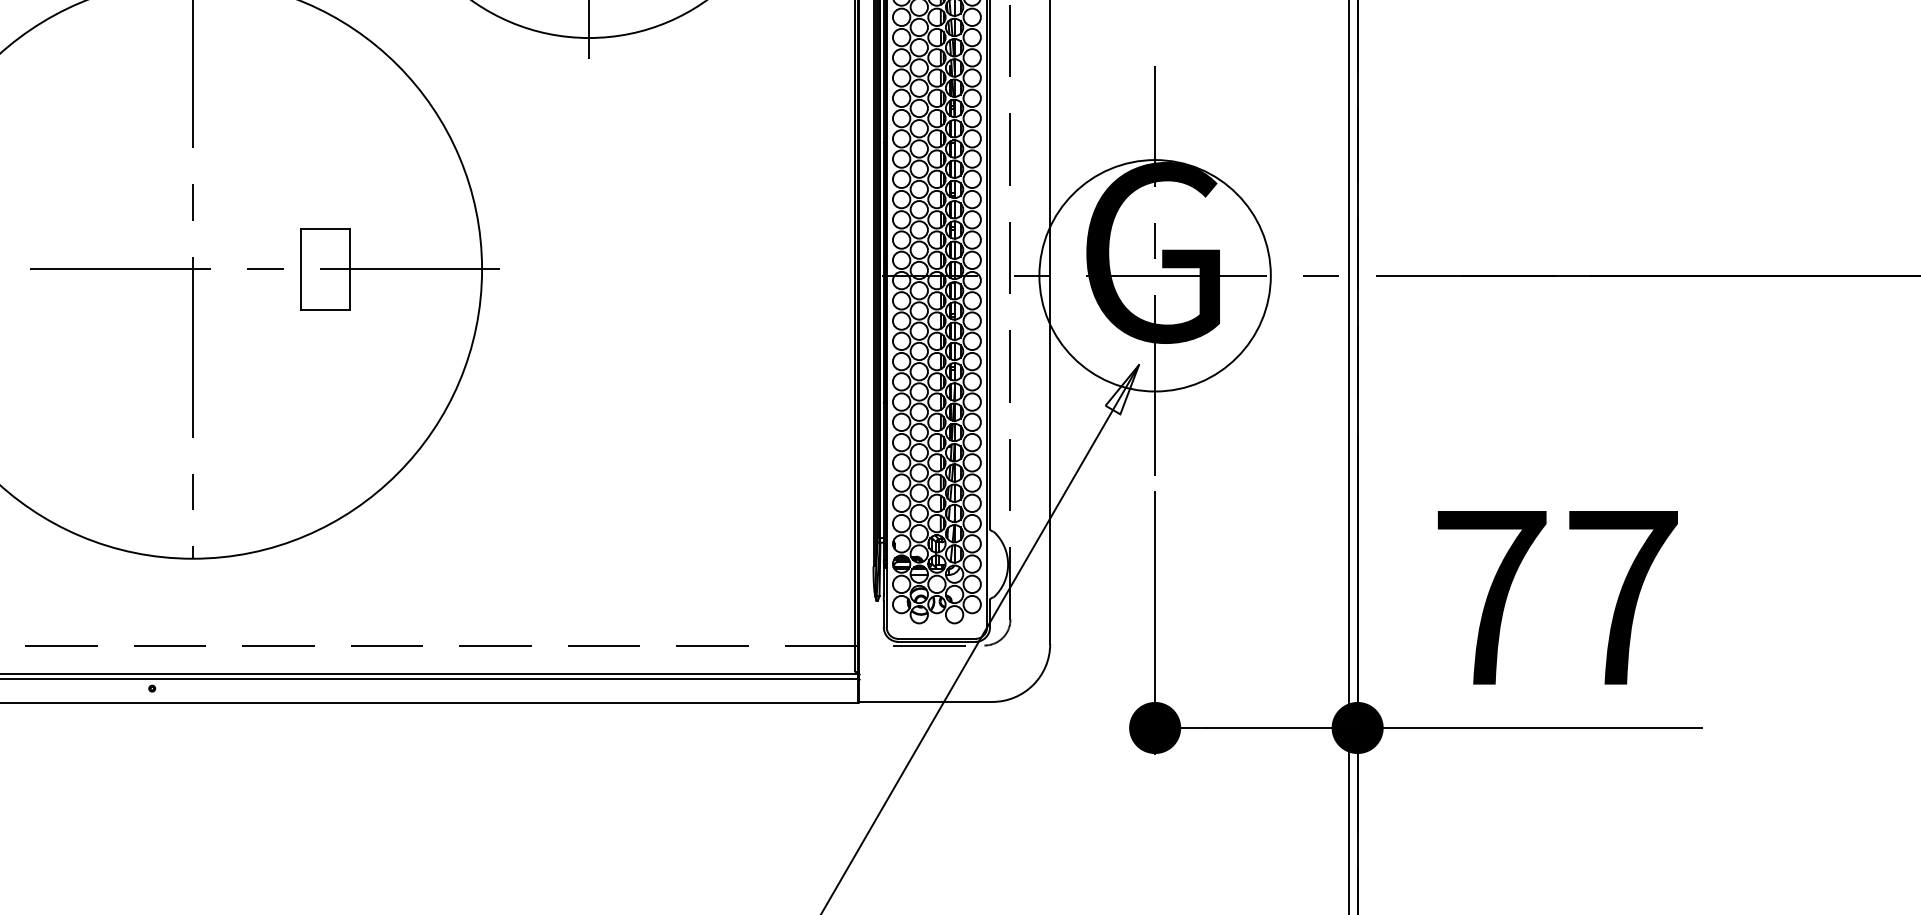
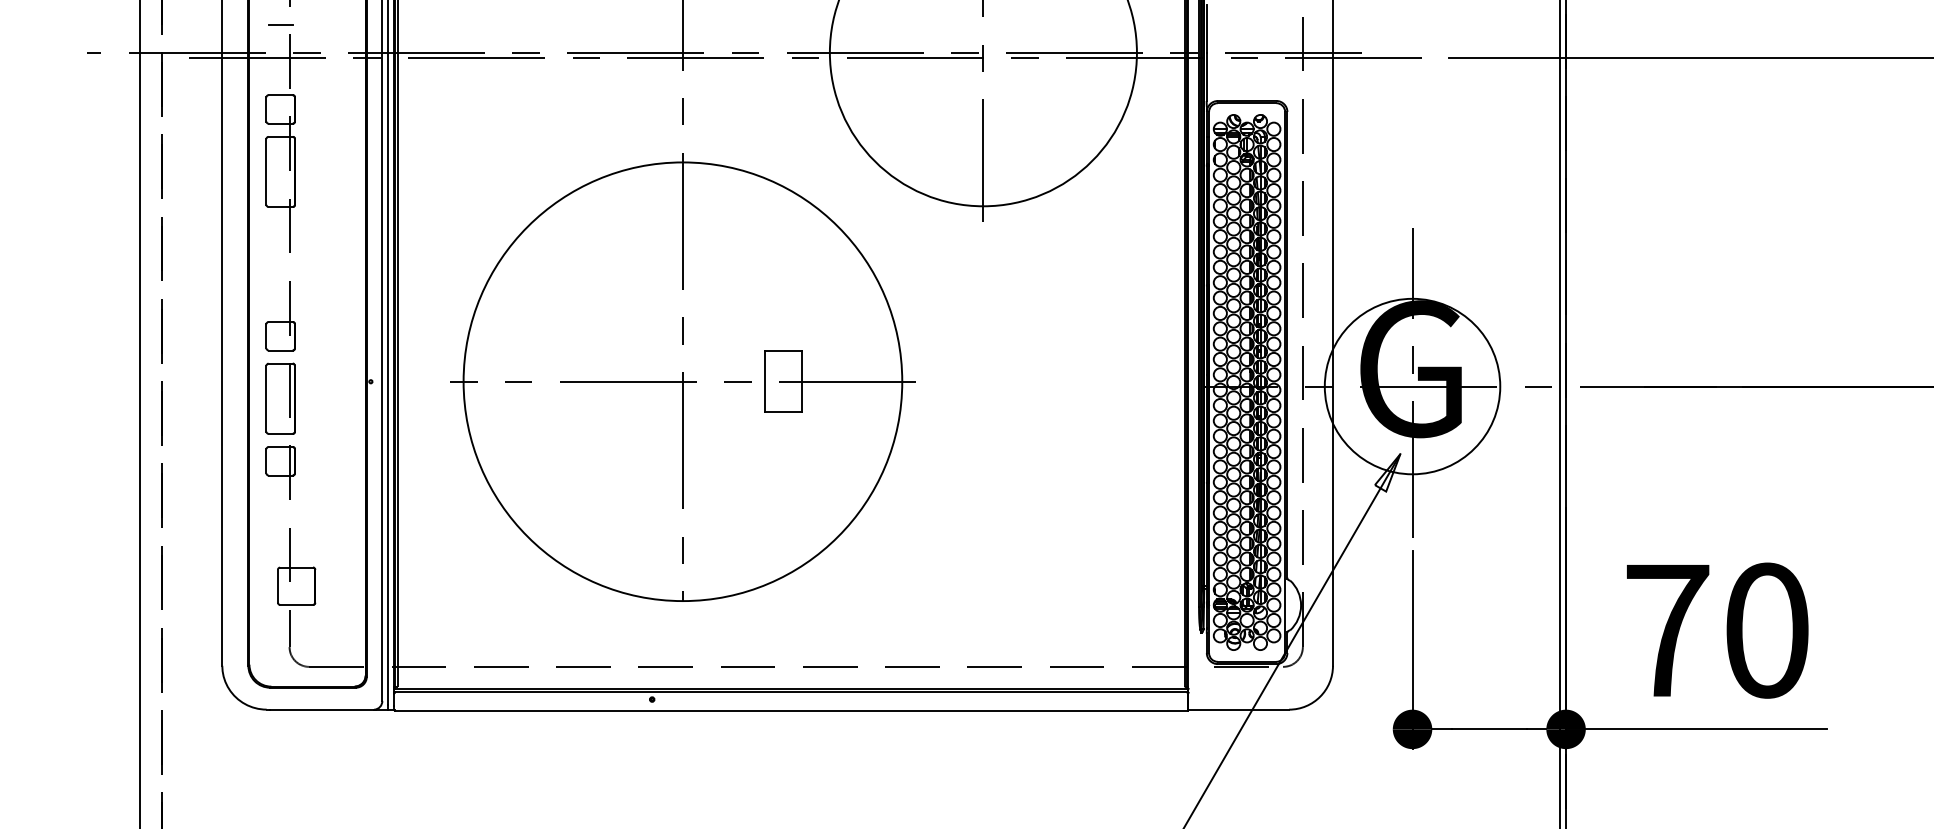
text: (1623, 597) -> (1767, 630), 77 -> 70

